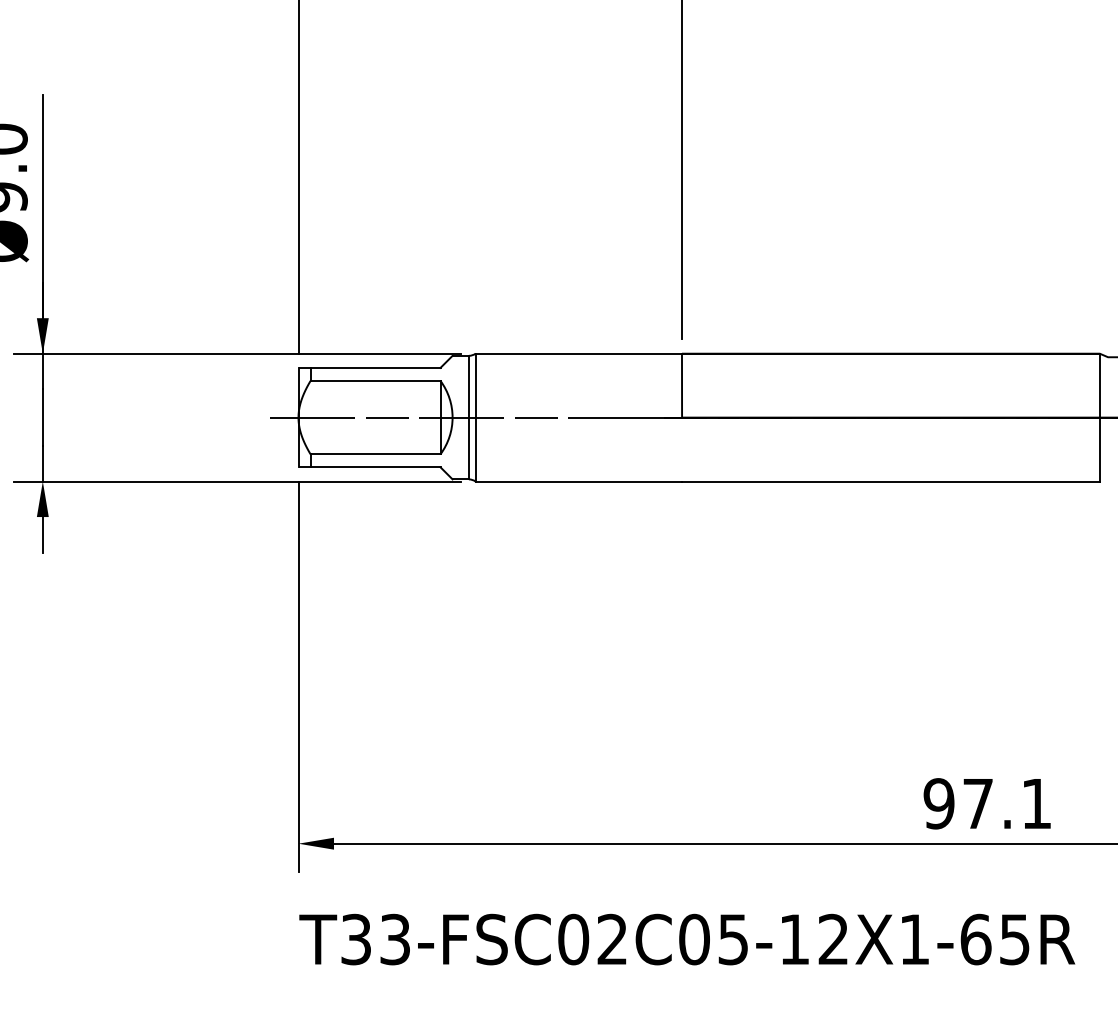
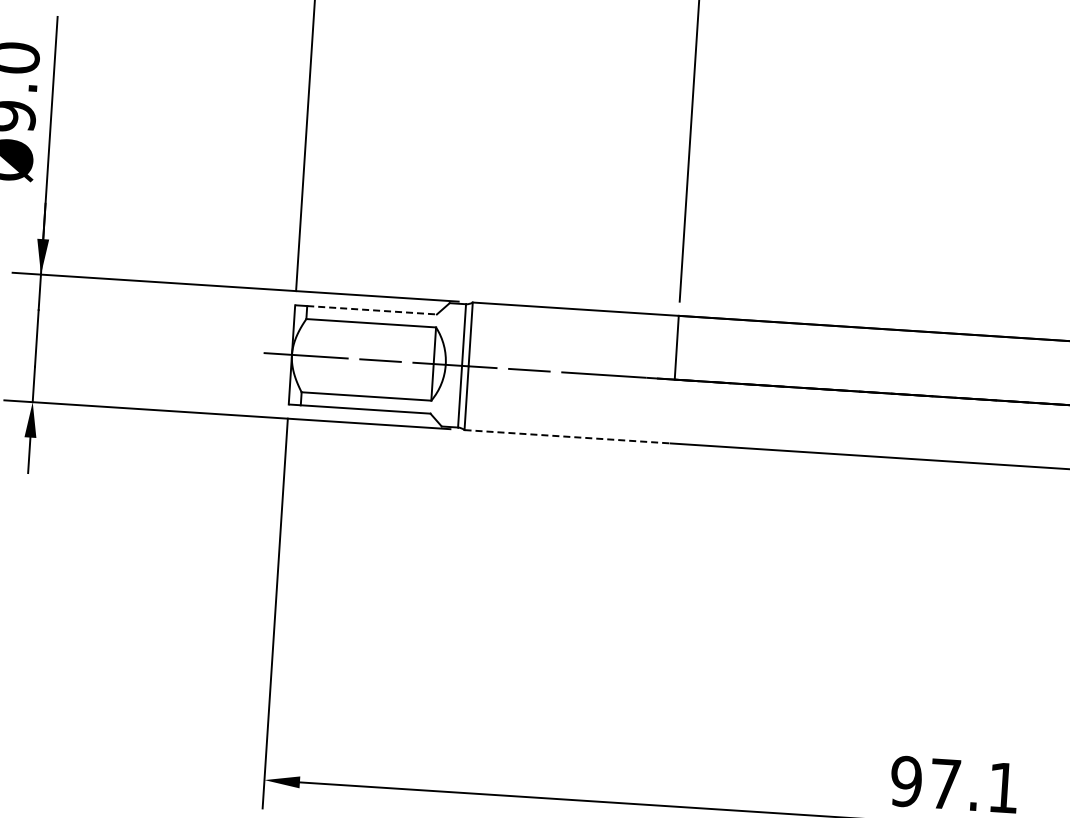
line: (375, 367) -> (372, 309), solid -> dashed
line: (579, 481) -> (568, 436), solid -> dashed

